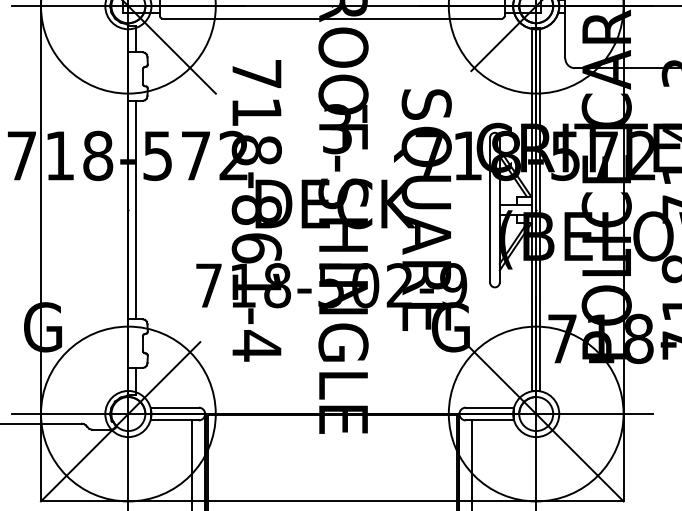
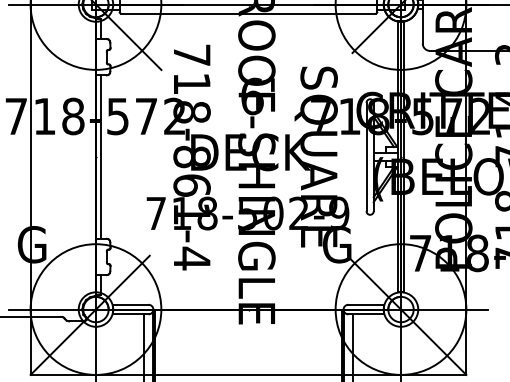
text: (337, 129) -> (252, 96), 3' -> 6'

